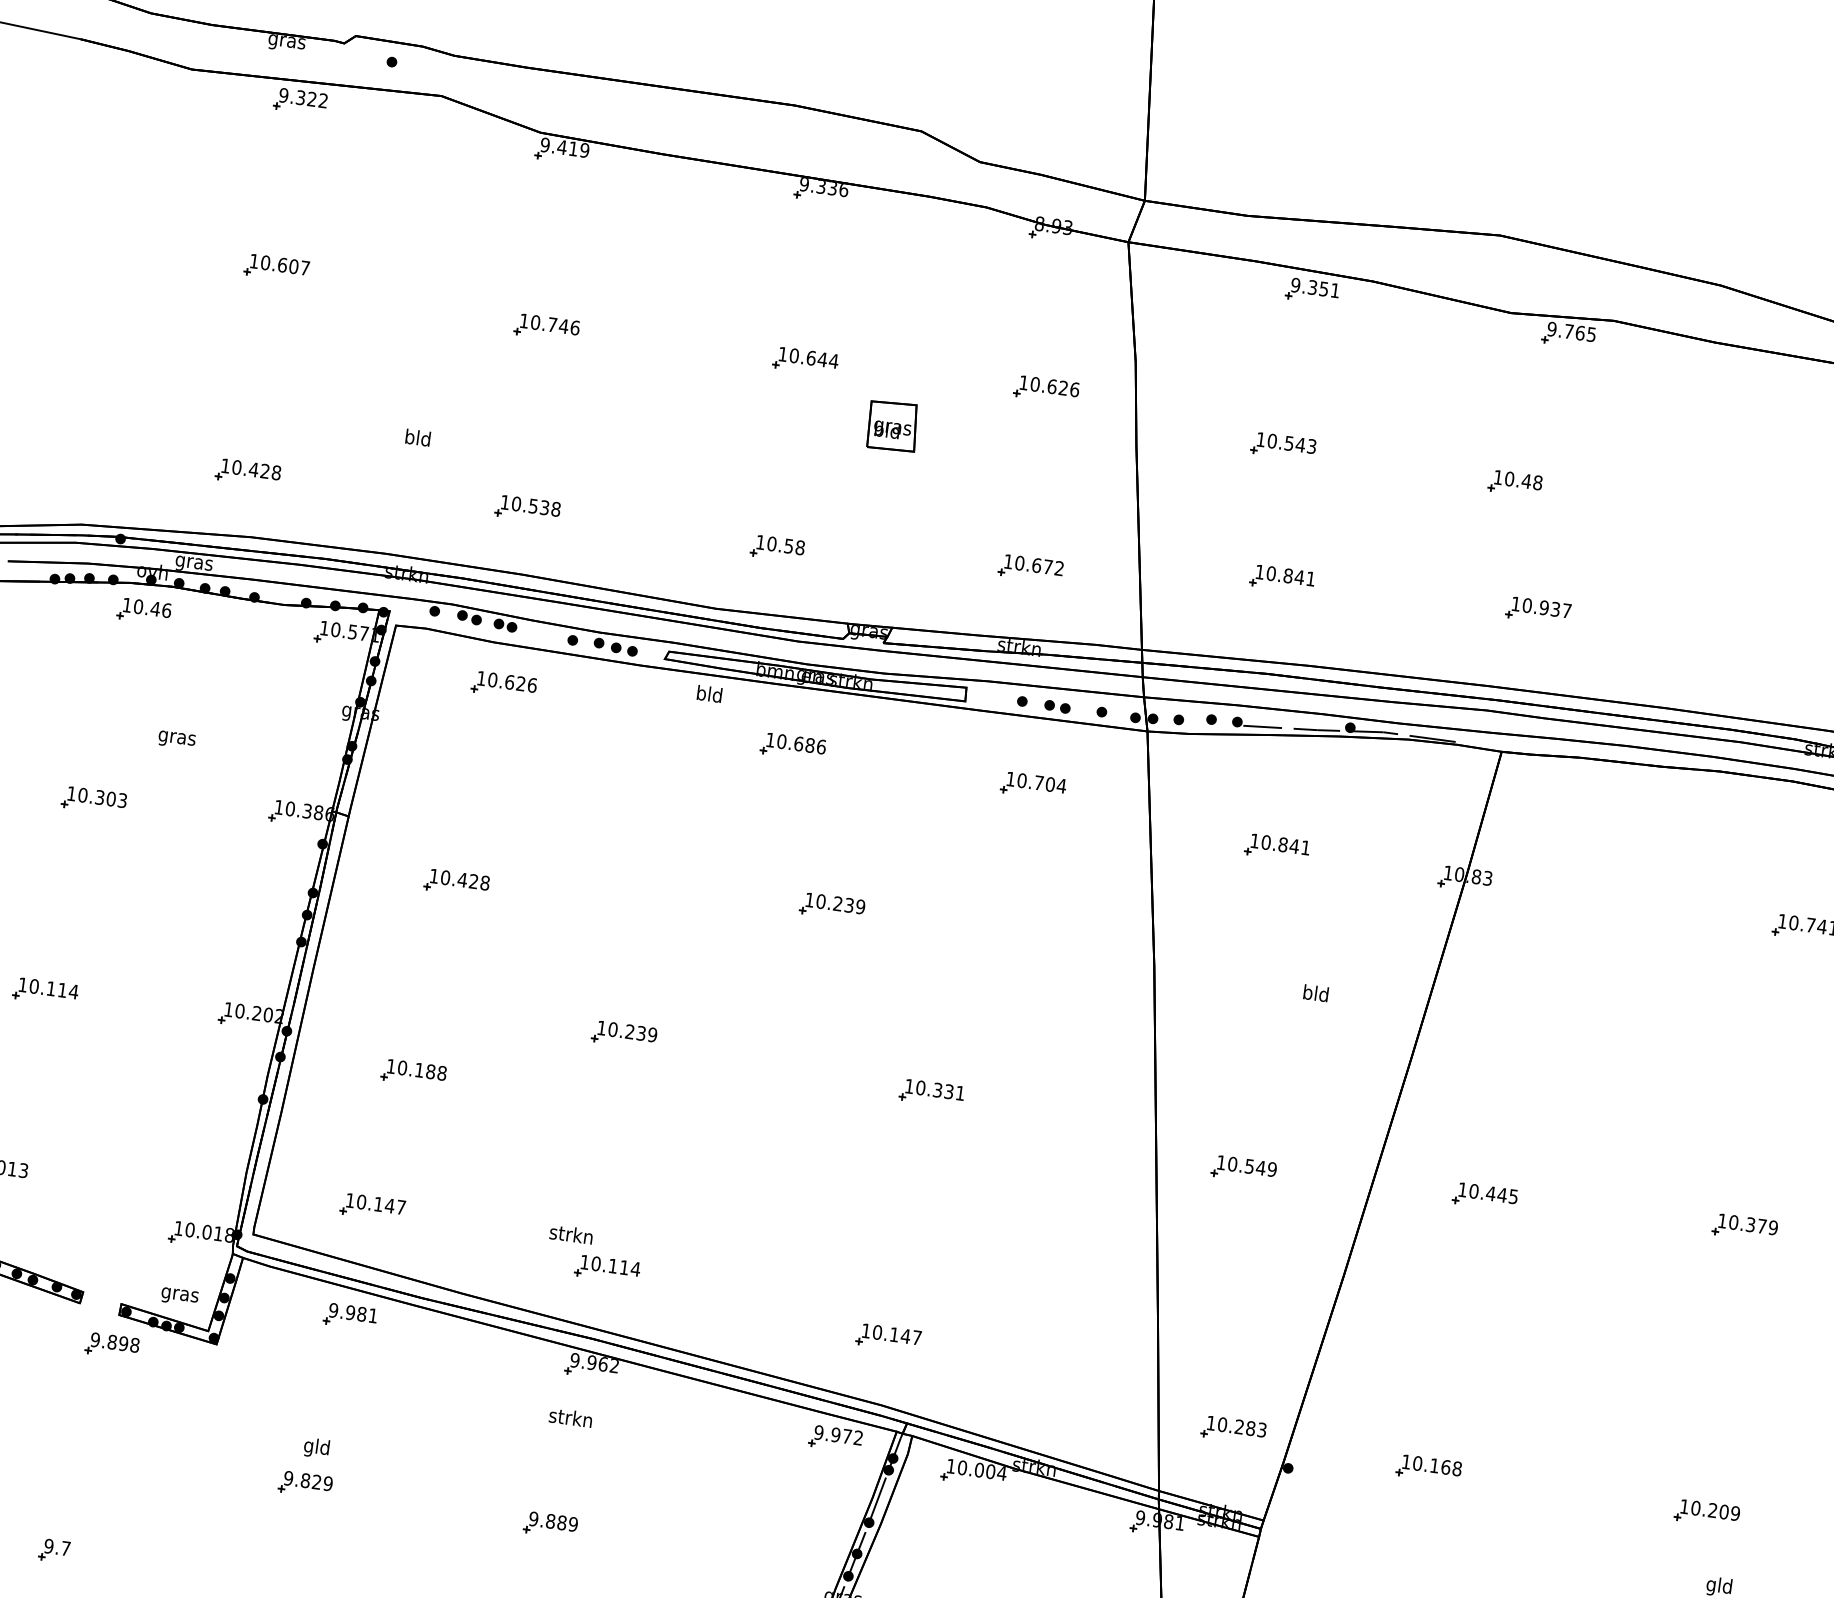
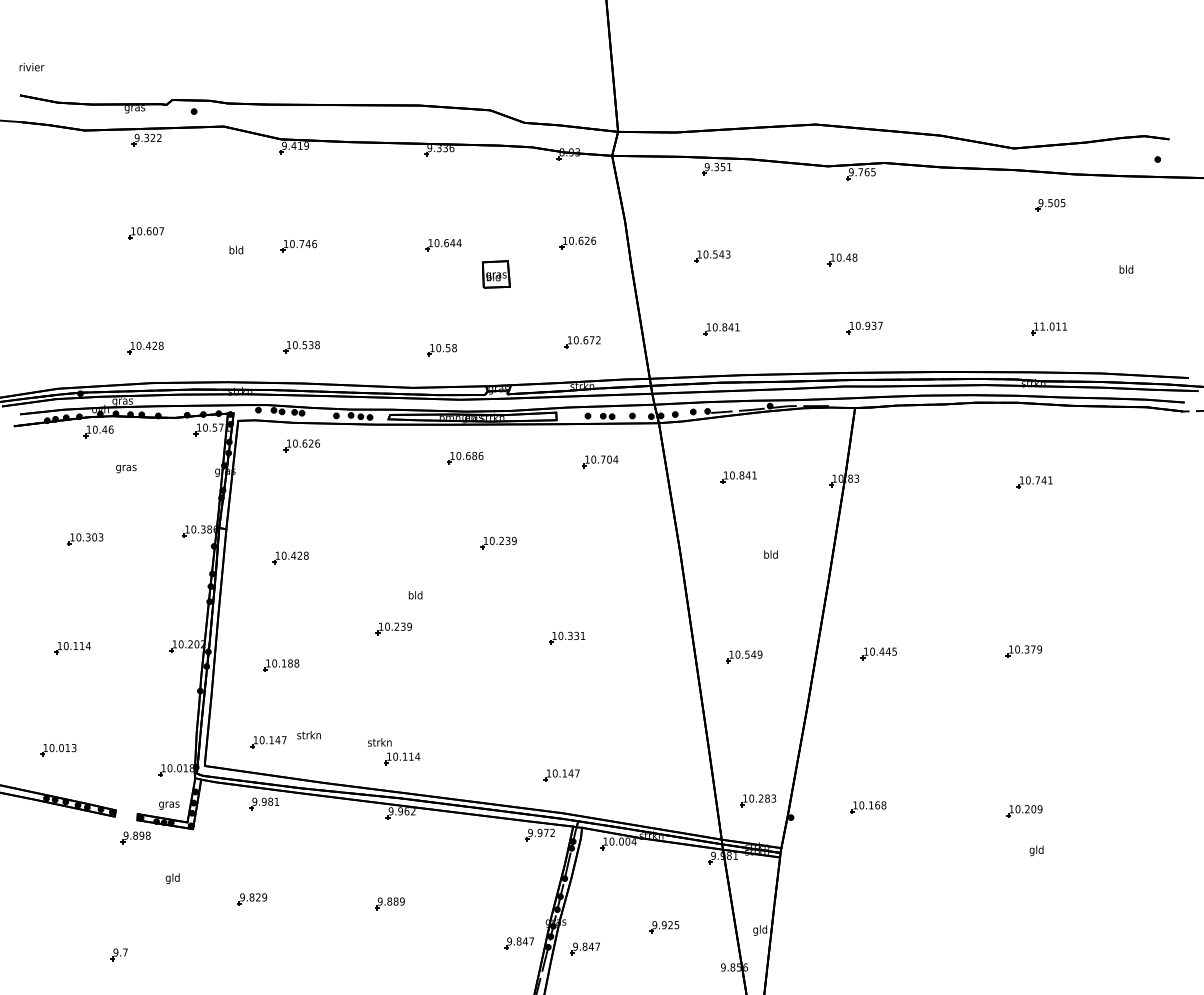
text: (418, 436) -> (236, 249), moved
text: (709, 694) -> (415, 595), moved
text: (177, 739) -> (126, 468), moved
text: (569, 1418) -> (308, 735), moved
text: (316, 1447) -> (172, 878), moved

